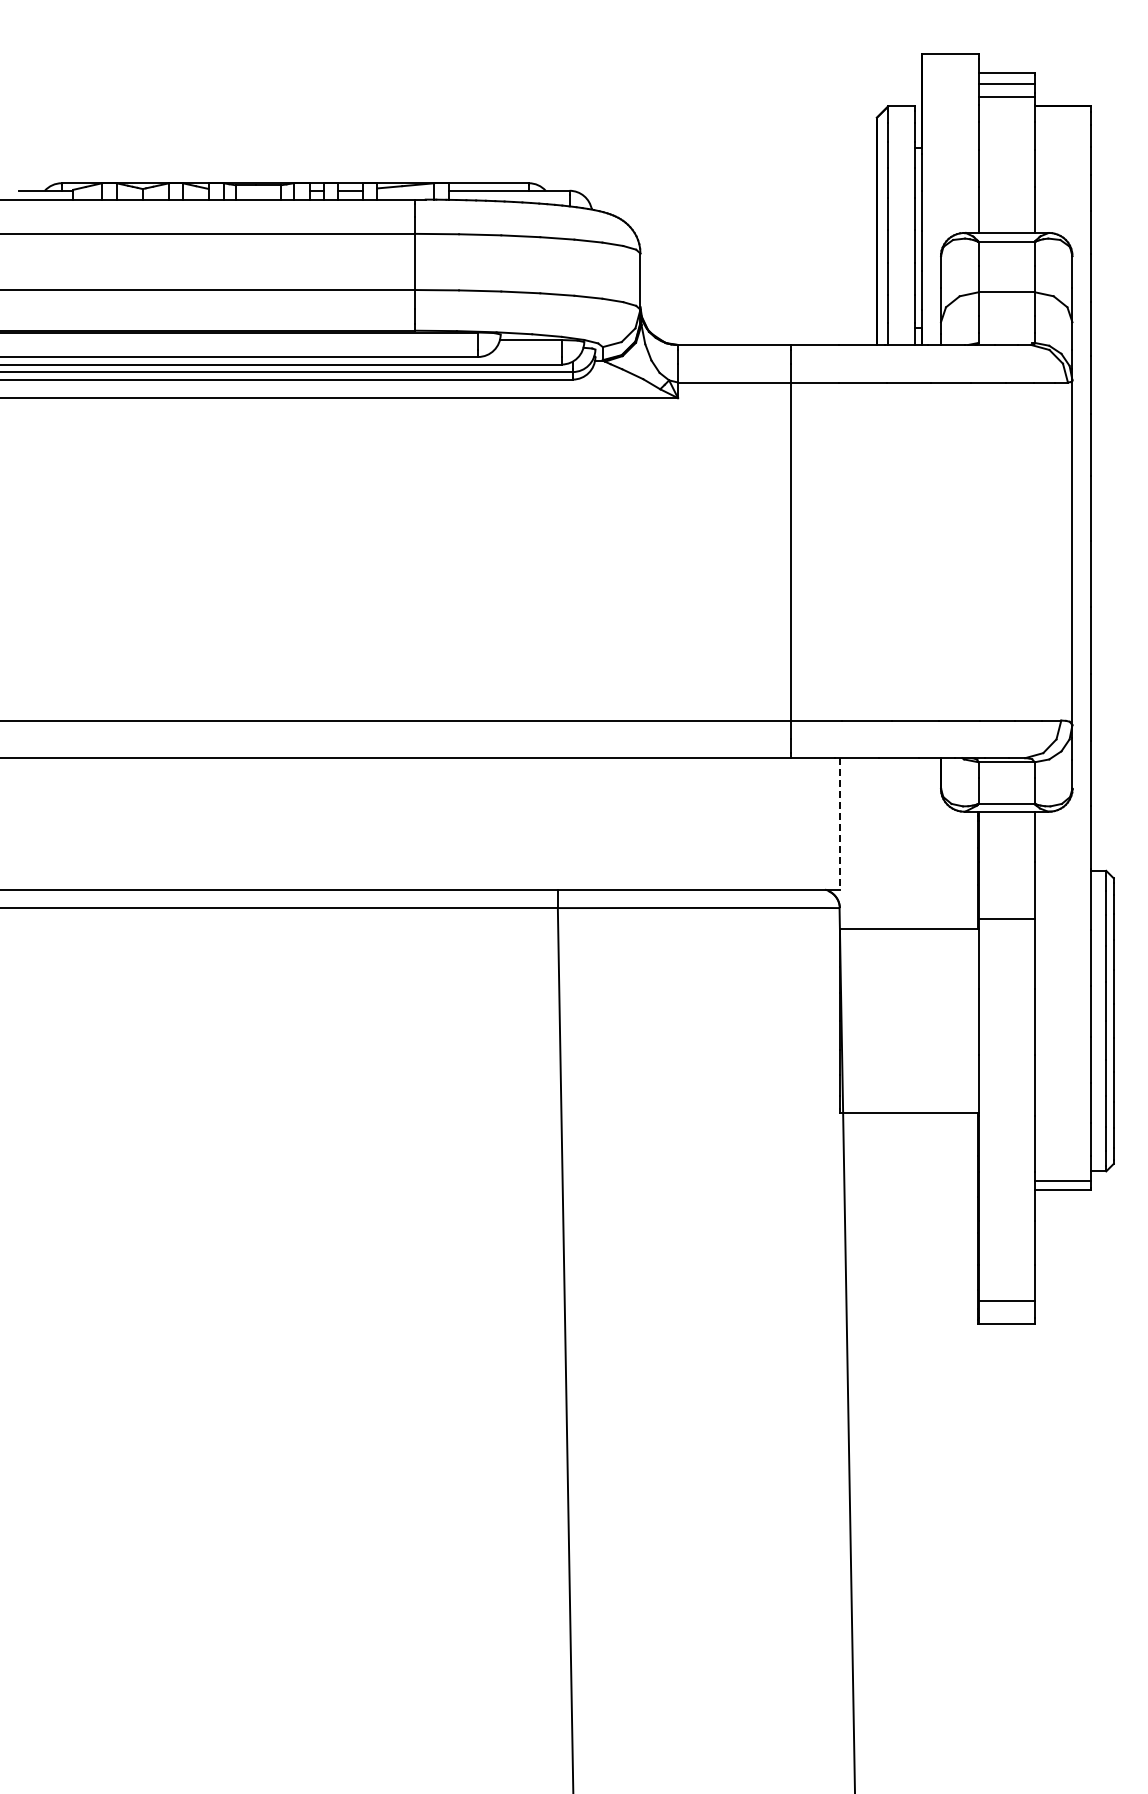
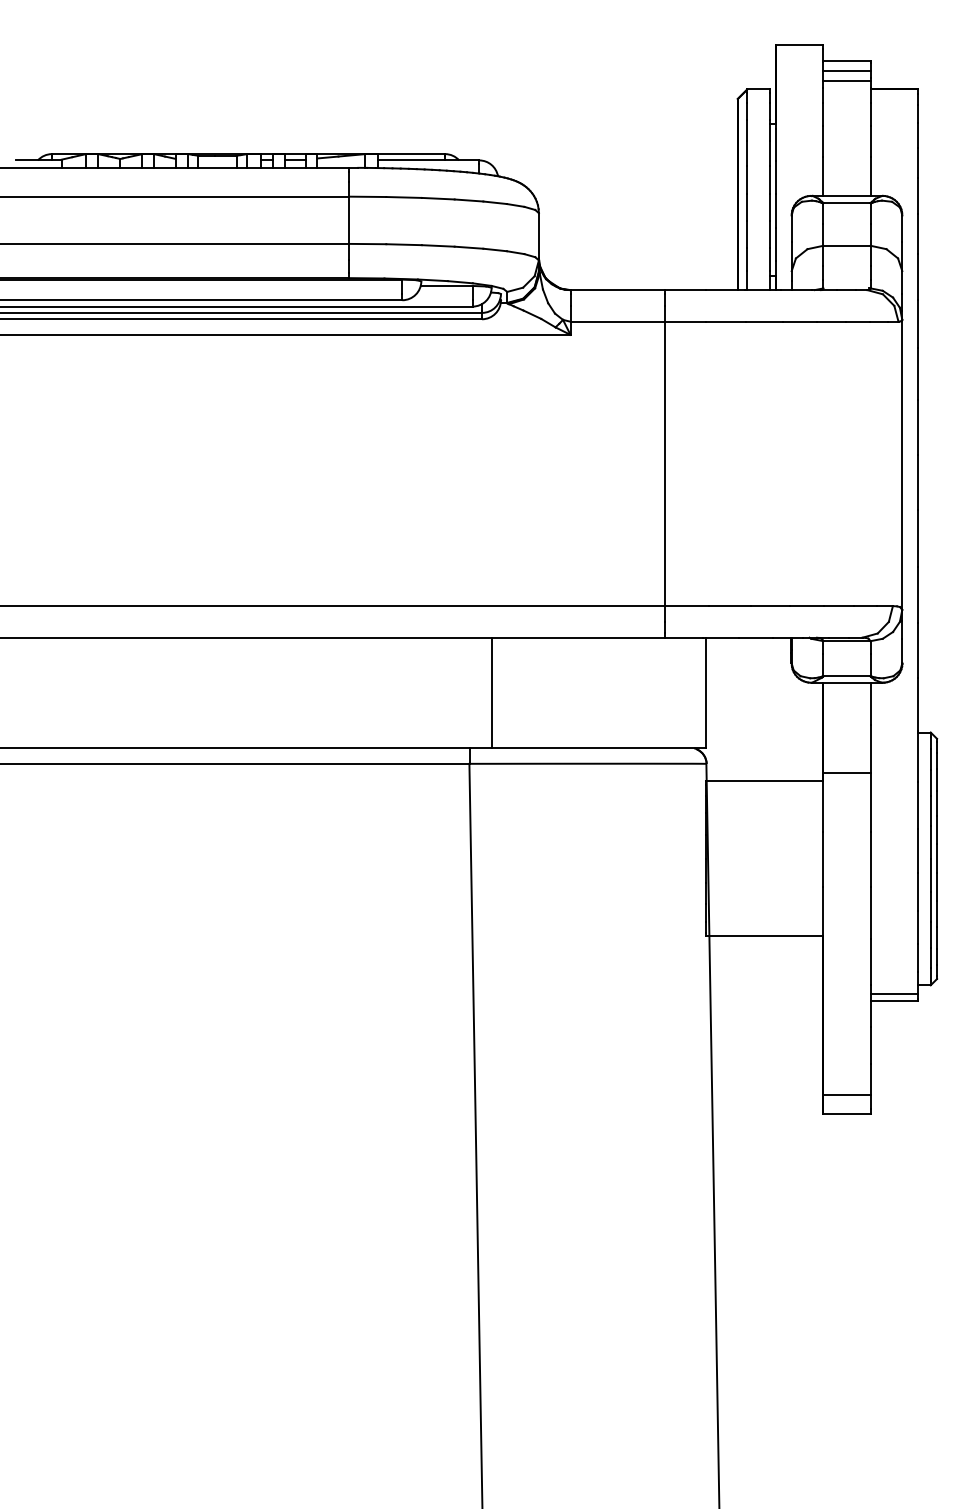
line: (584, 823) -> (491, 692), added
line: (839, 823) -> (706, 692), dashed -> solid

